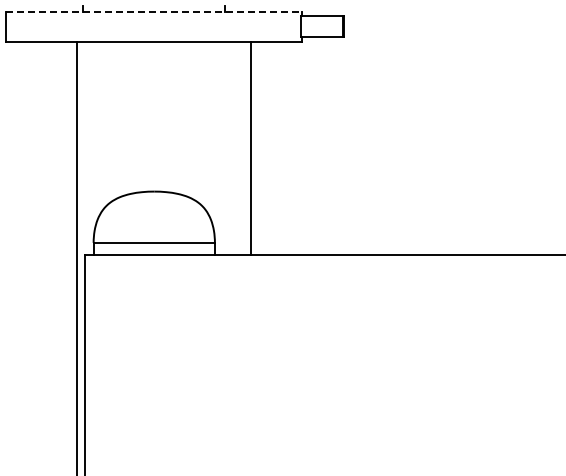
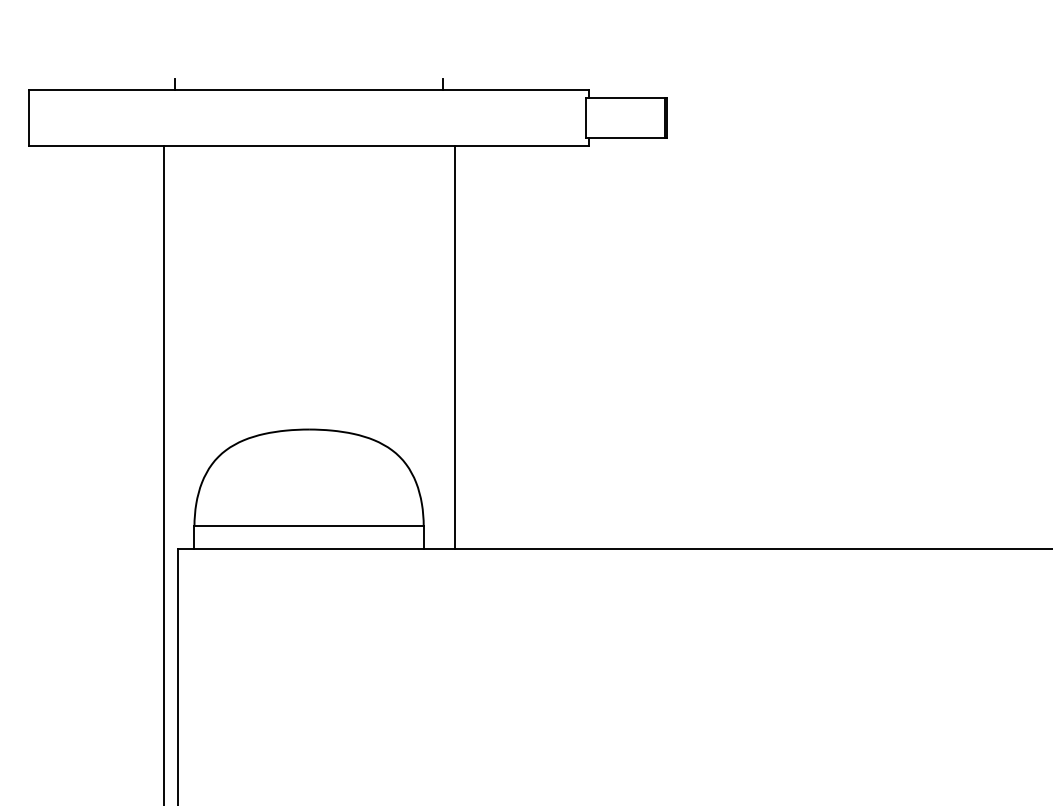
line: (154, 12) -> (309, 91), dashed -> solid
line: (251, 147) -> (455, 346), moved

